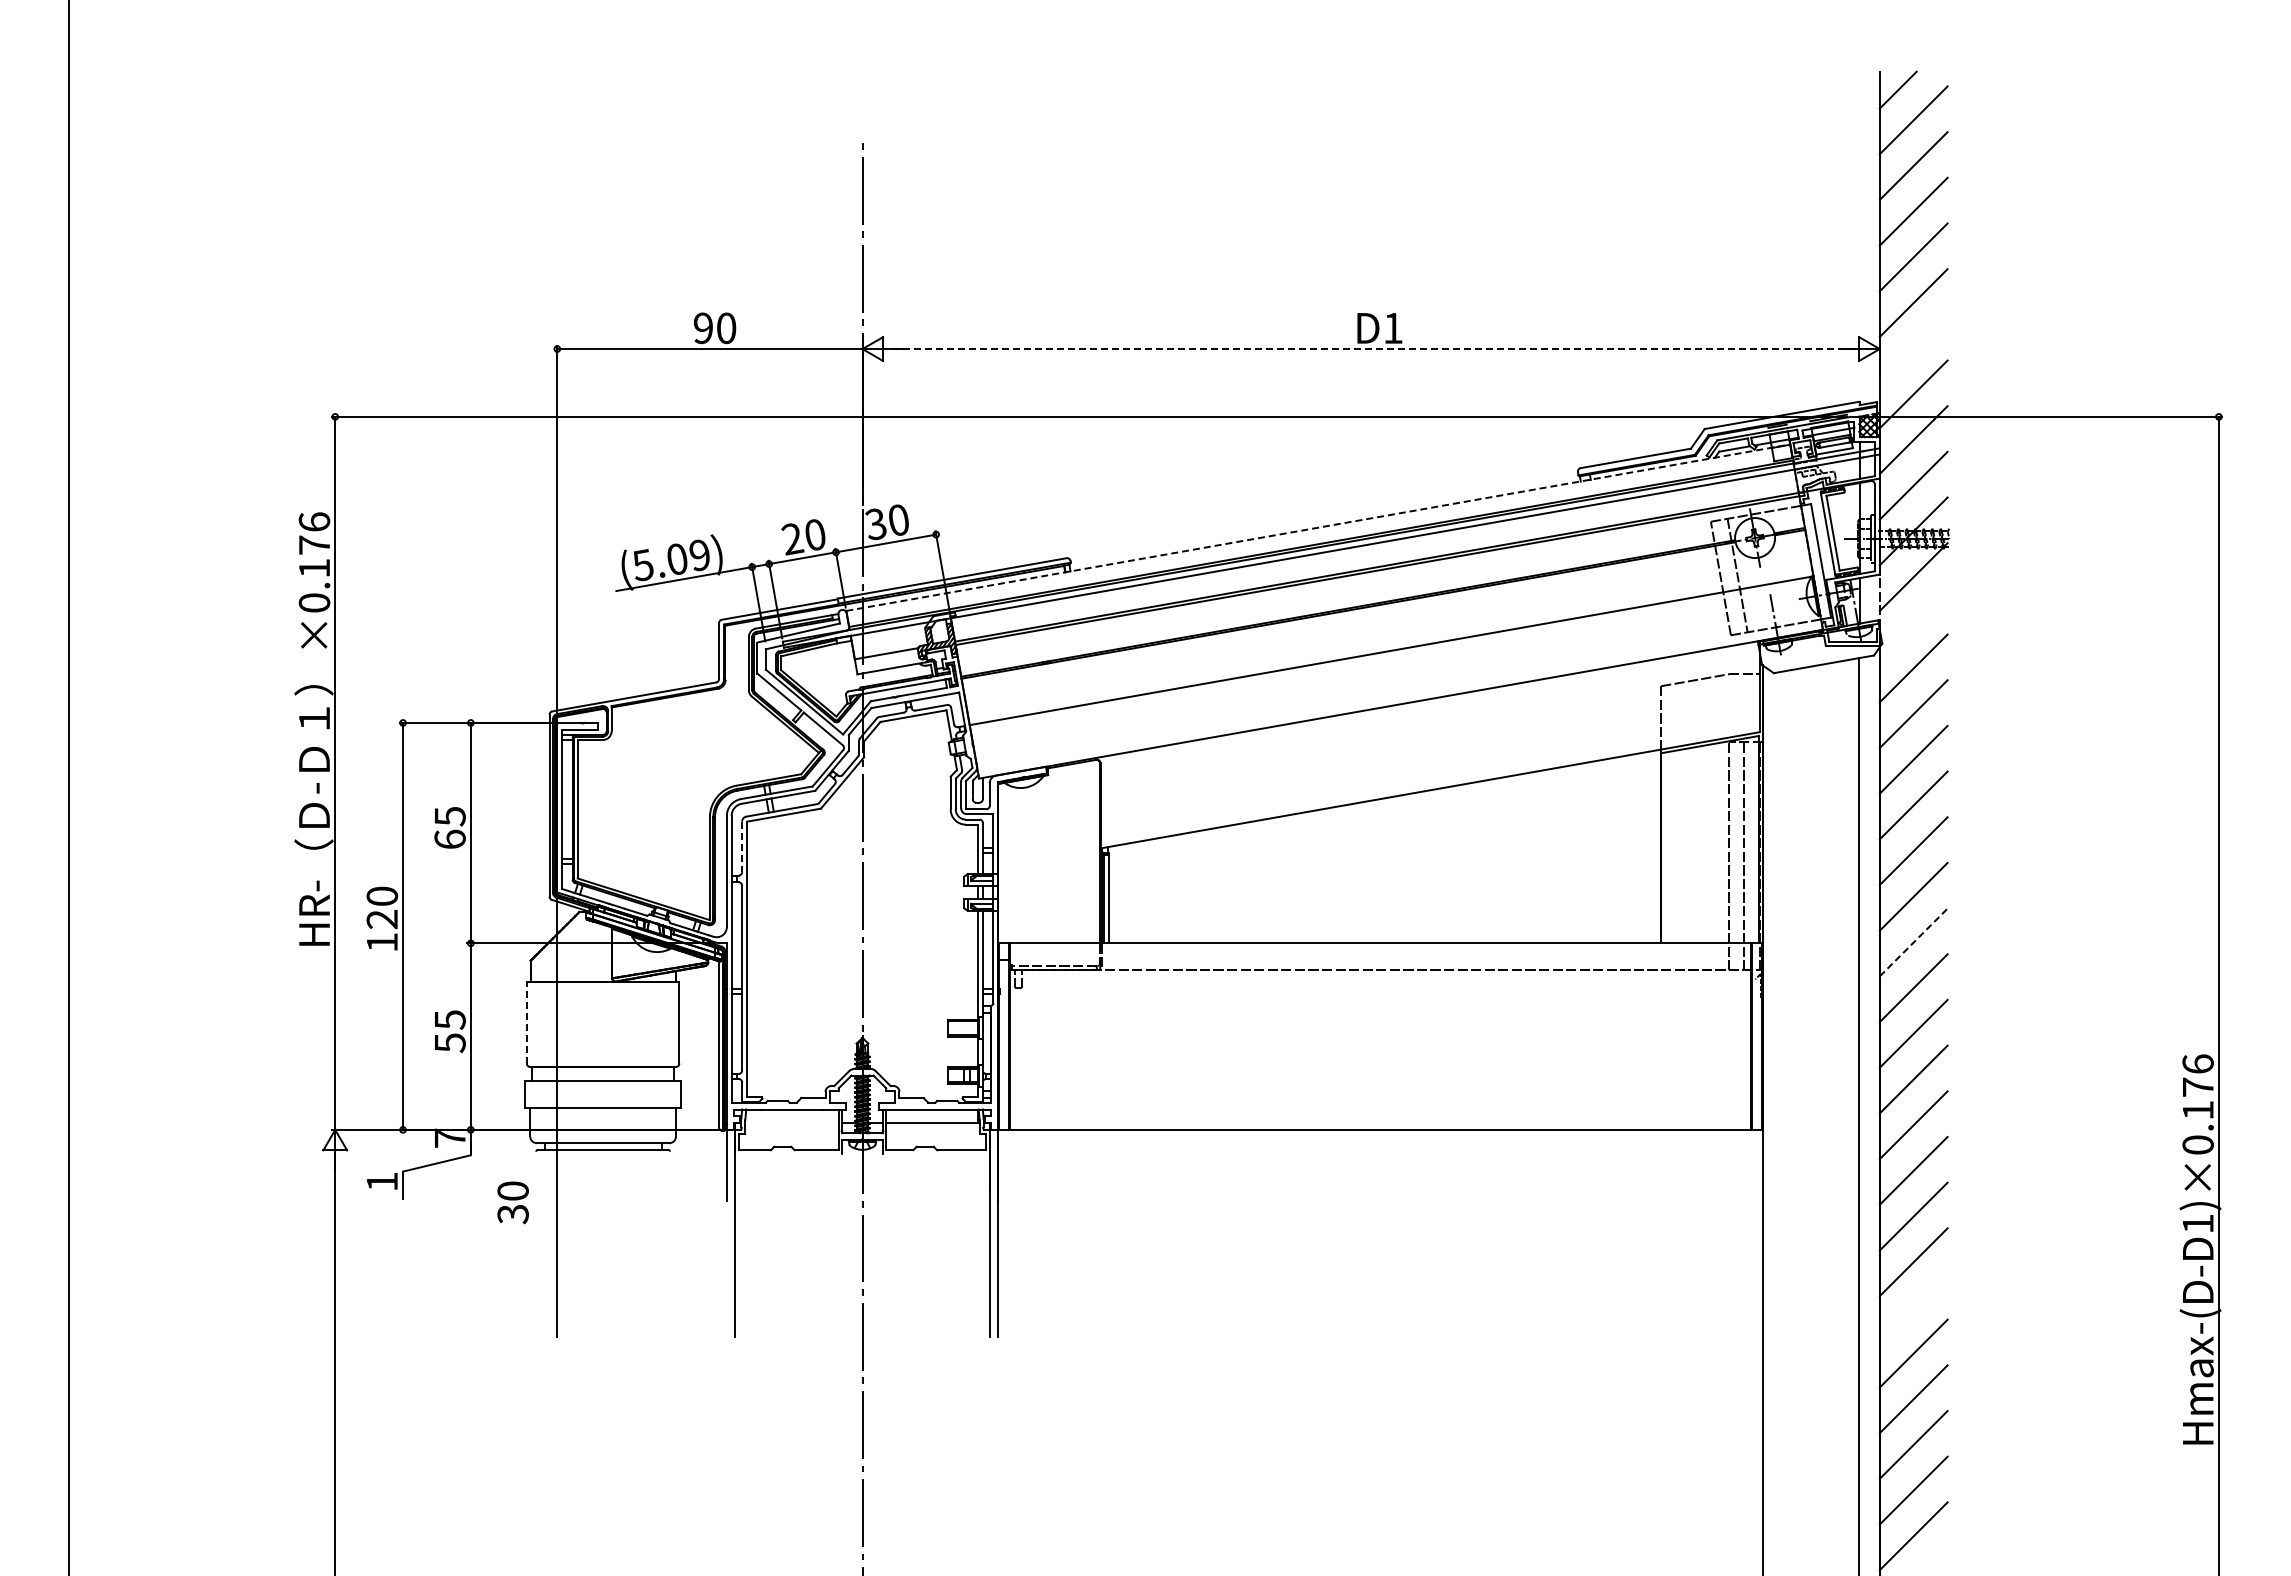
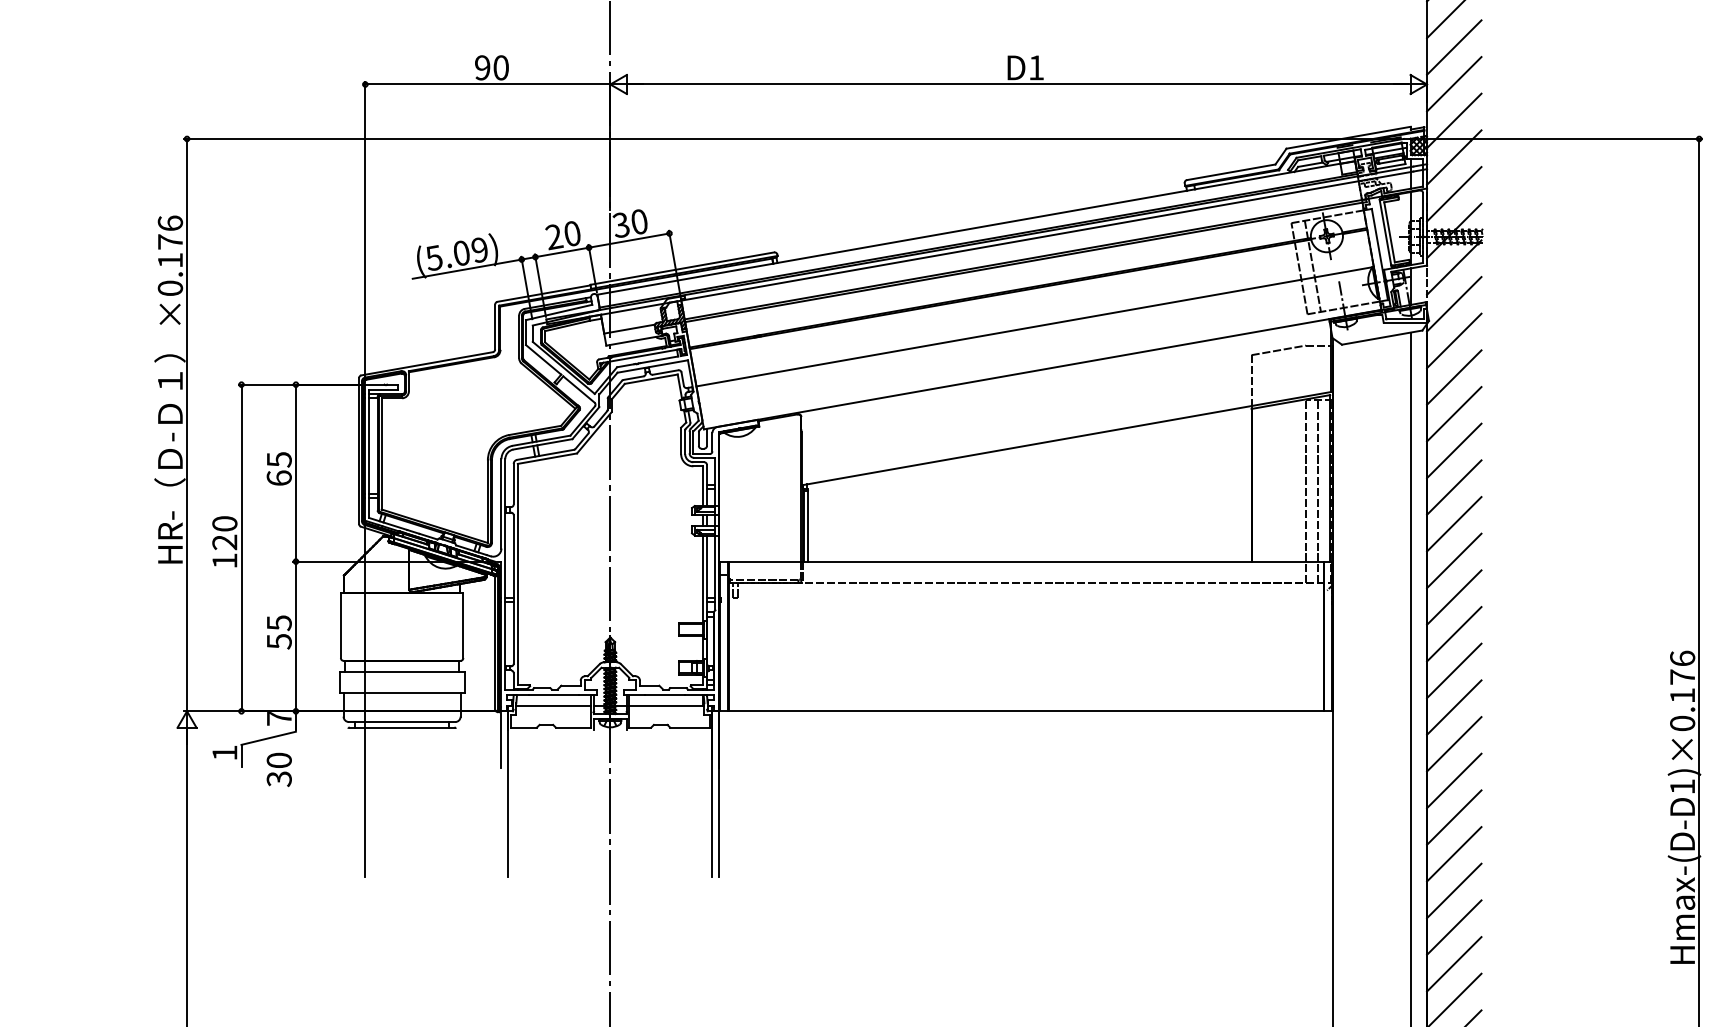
line: (1913, 348) -> (1454, 84), added
line: (1371, 349) -> (1018, 84), dashed -> solid
line: (1318, 527) -> (976, 227), dashed -> solid
line: (1913, 622) -> (1454, 304), added
line: (742, 847) -> (514, 484), dashed -> solid
line: (1913, 942) -> (1454, 560), dashed -> solid
line: (526, 1022) -> (340, 625), dashed -> solid
line: (791, 1123) -> (553, 706), added
text: (512, 1202) -> (278, 769), moved
line: (1913, 1307) -> (1454, 853), added

